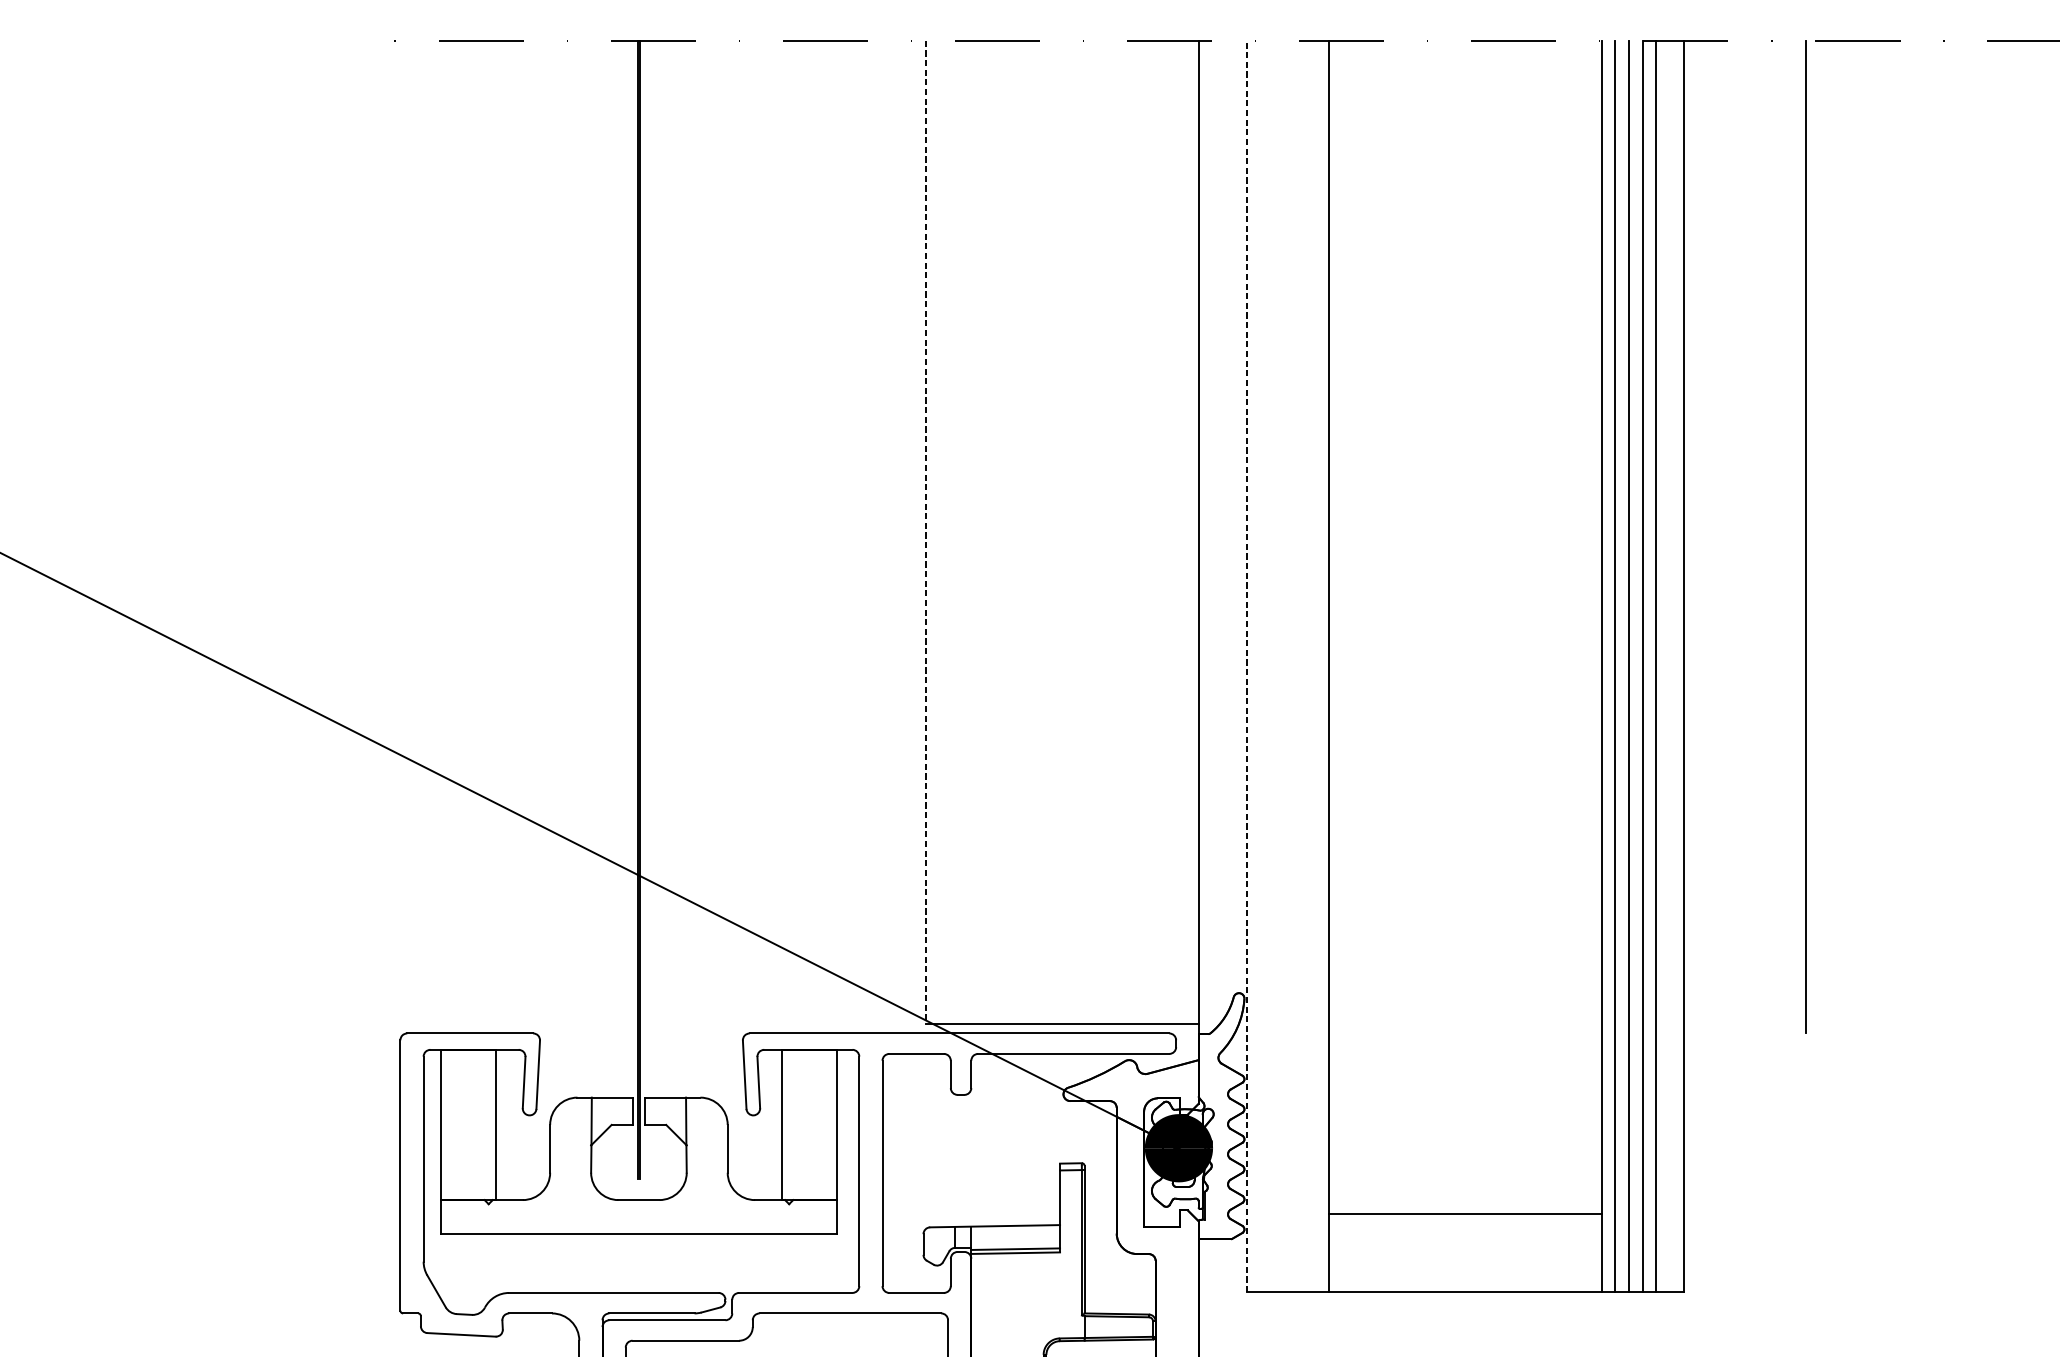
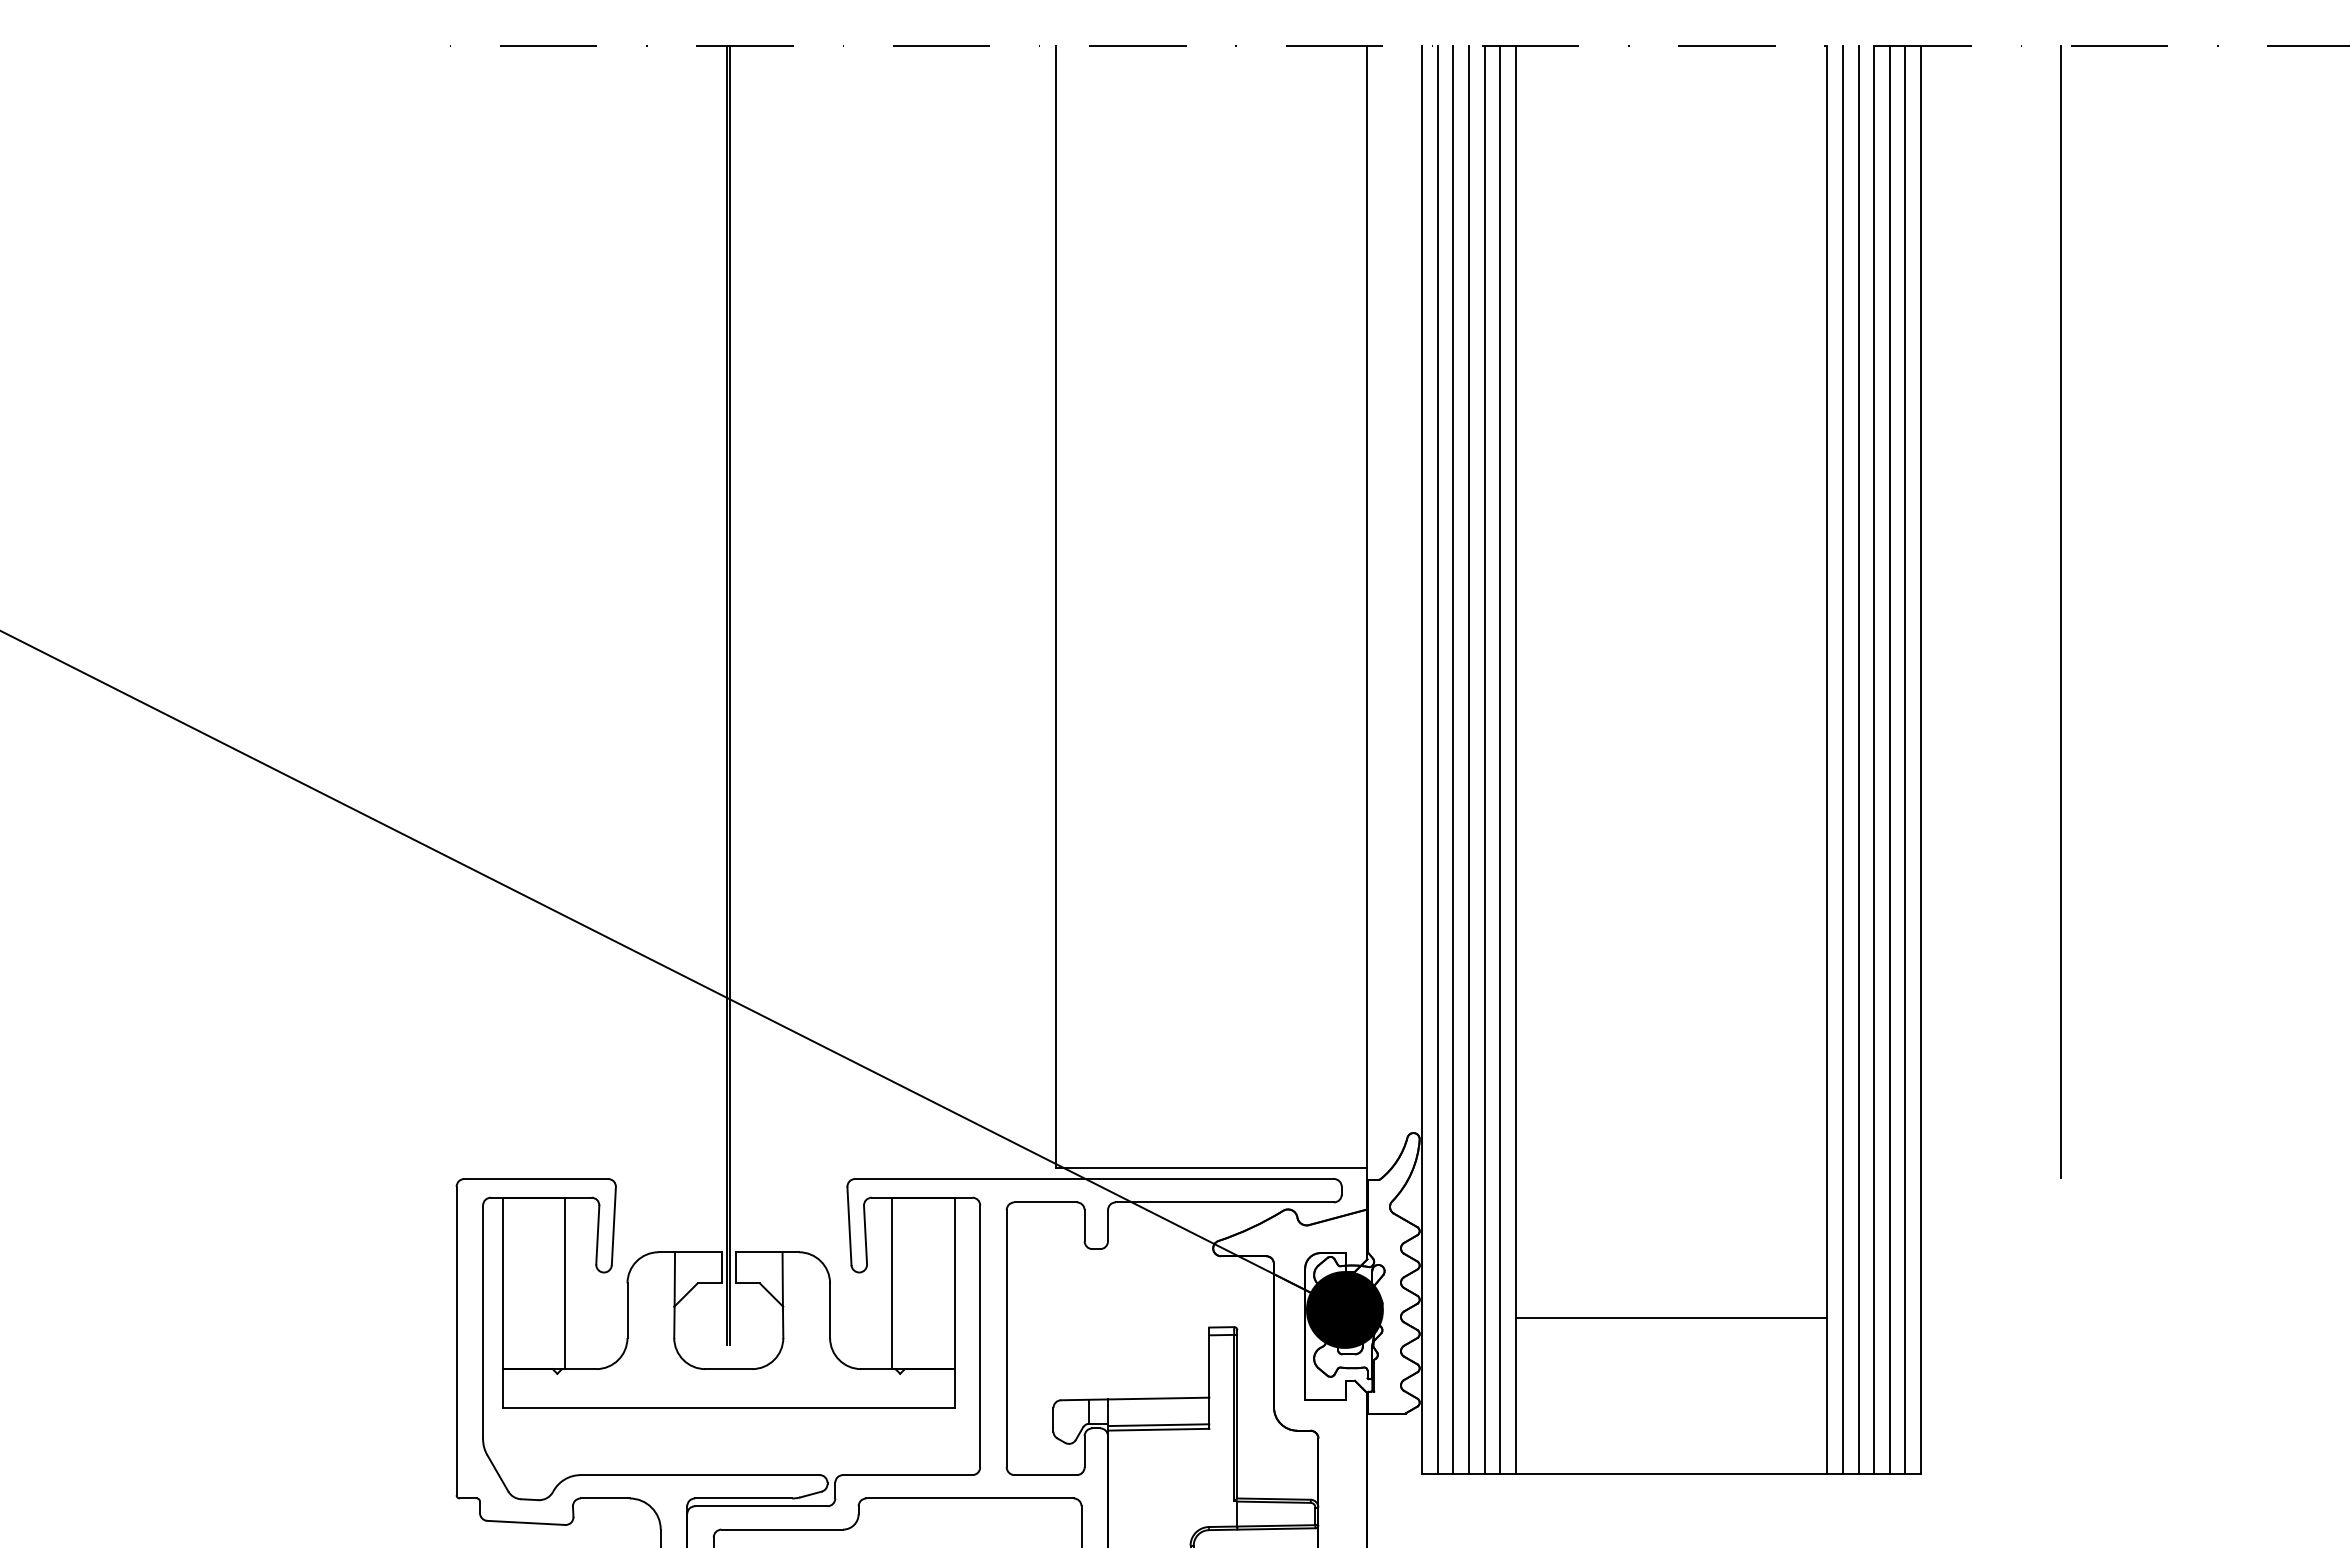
line: (925, 532) -> (1055, 607), dashed -> solid
line: (1246, 666) -> (1422, 760), dashed -> solid
line: (1260, 666) -> (1437, 760), added
line: (1274, 666) -> (1453, 760), added
line: (1288, 666) -> (1469, 760), added
line: (1301, 666) -> (1484, 760), added
line: (1315, 666) -> (1500, 760), added
line: (1670, 666) -> (1905, 760), added
line: (1465, 1213) -> (1671, 1318), moved

